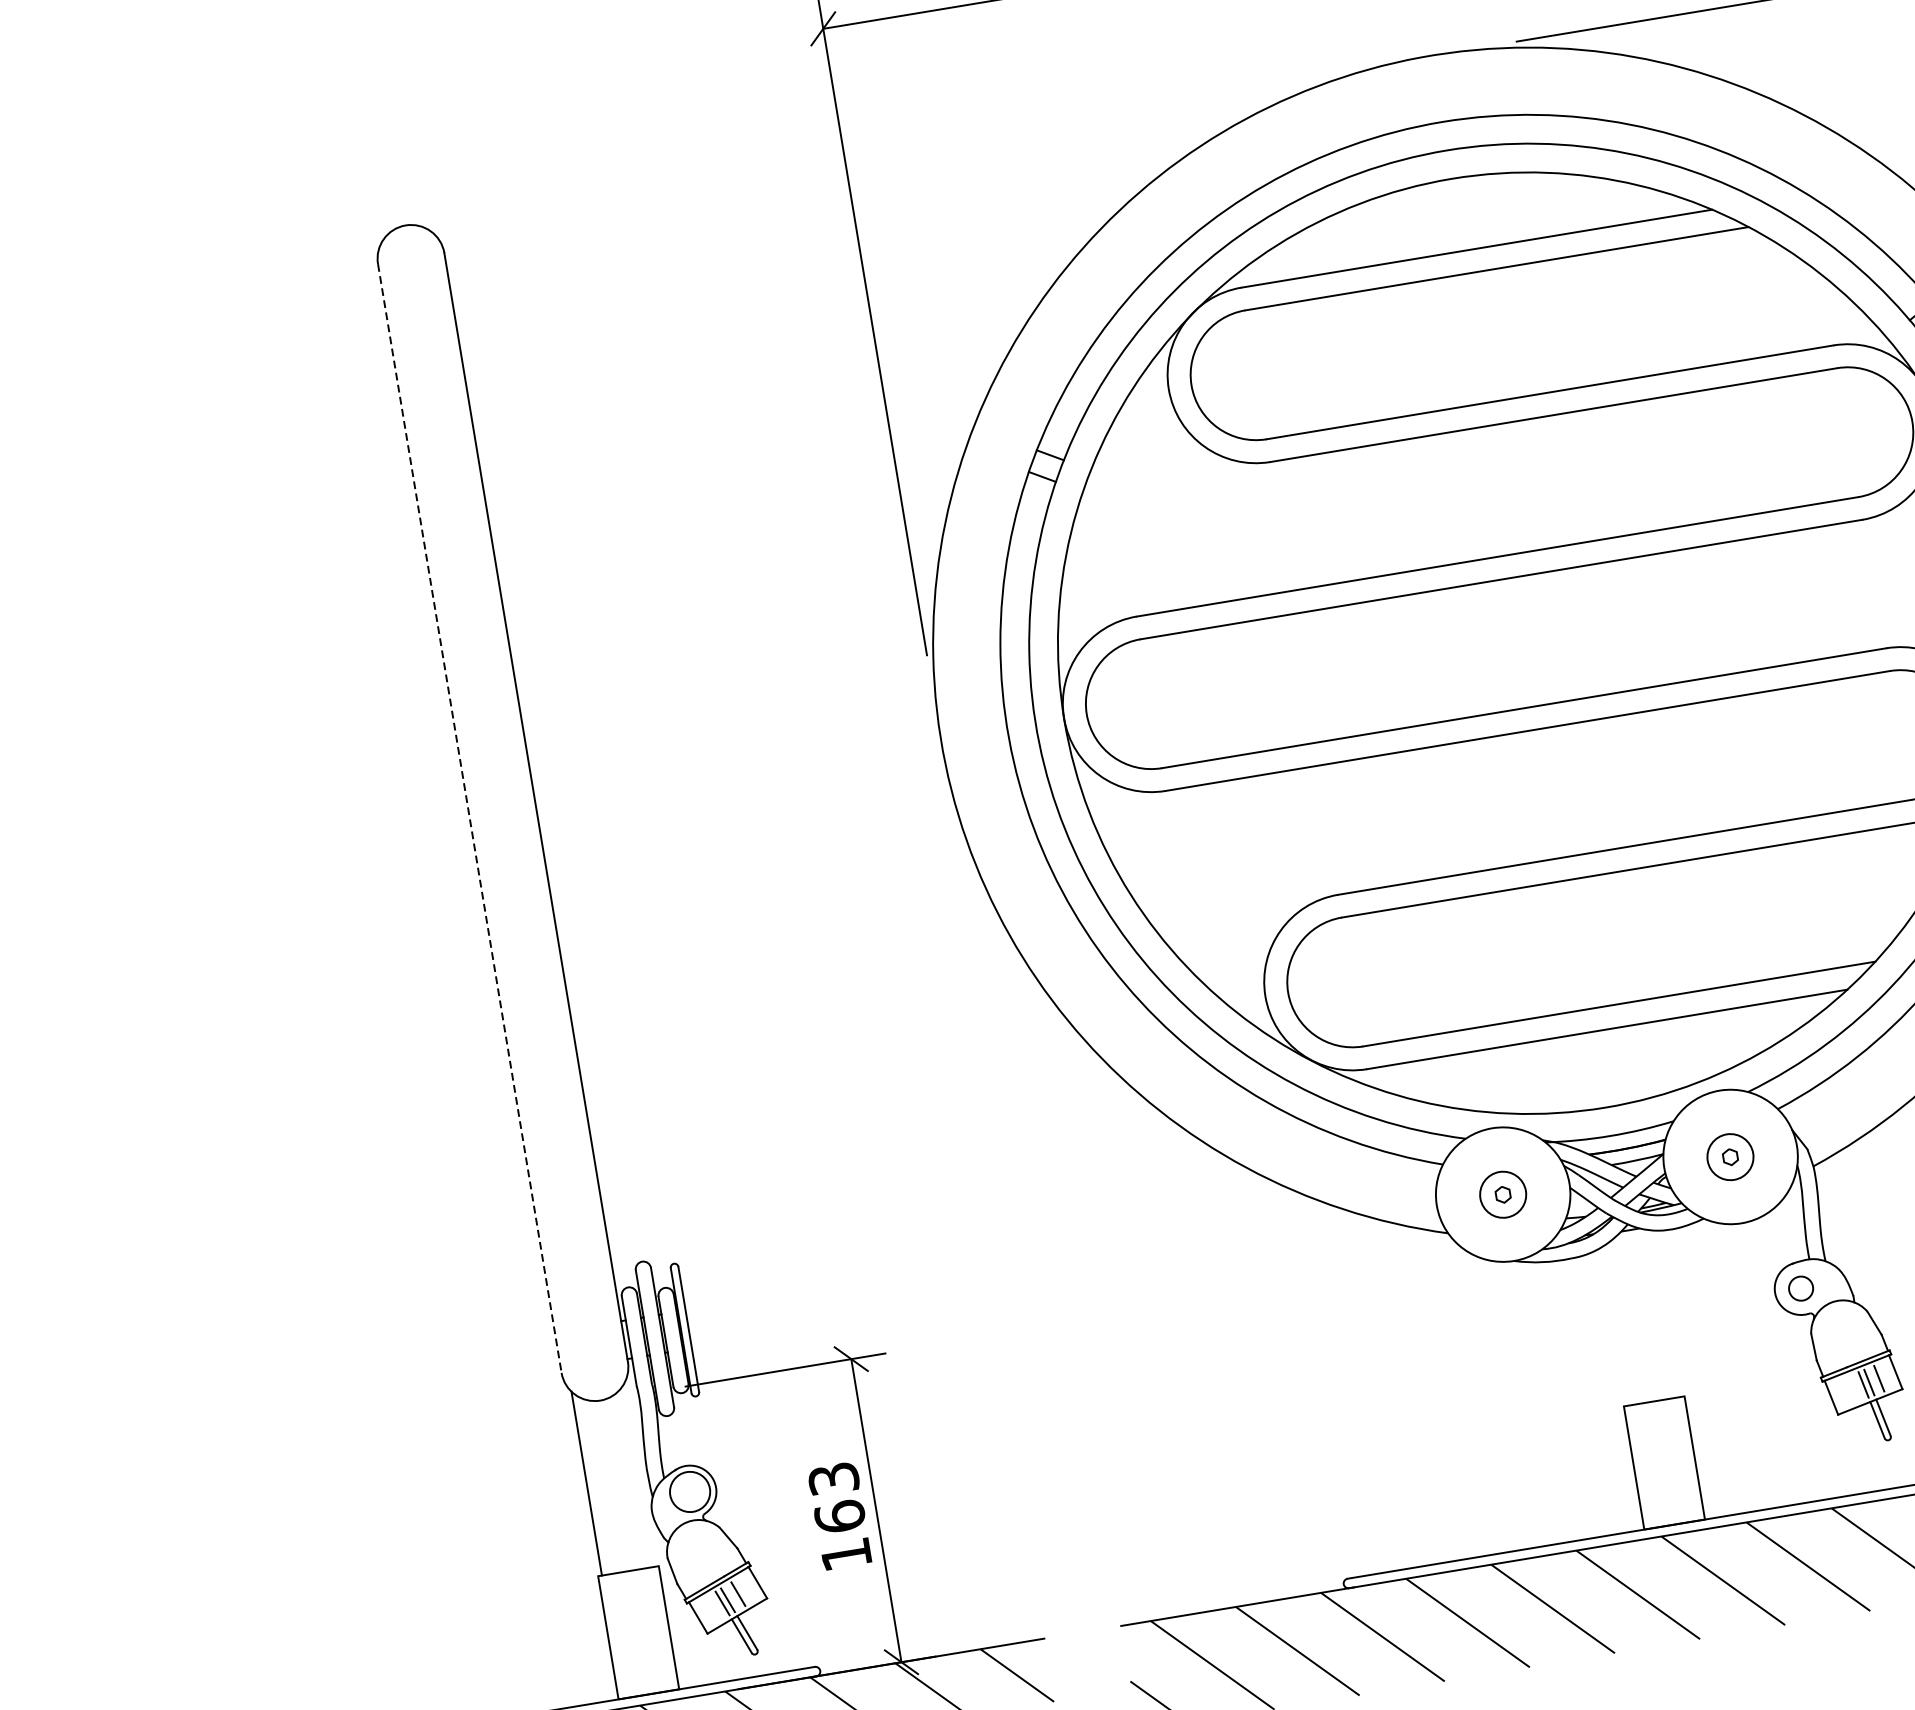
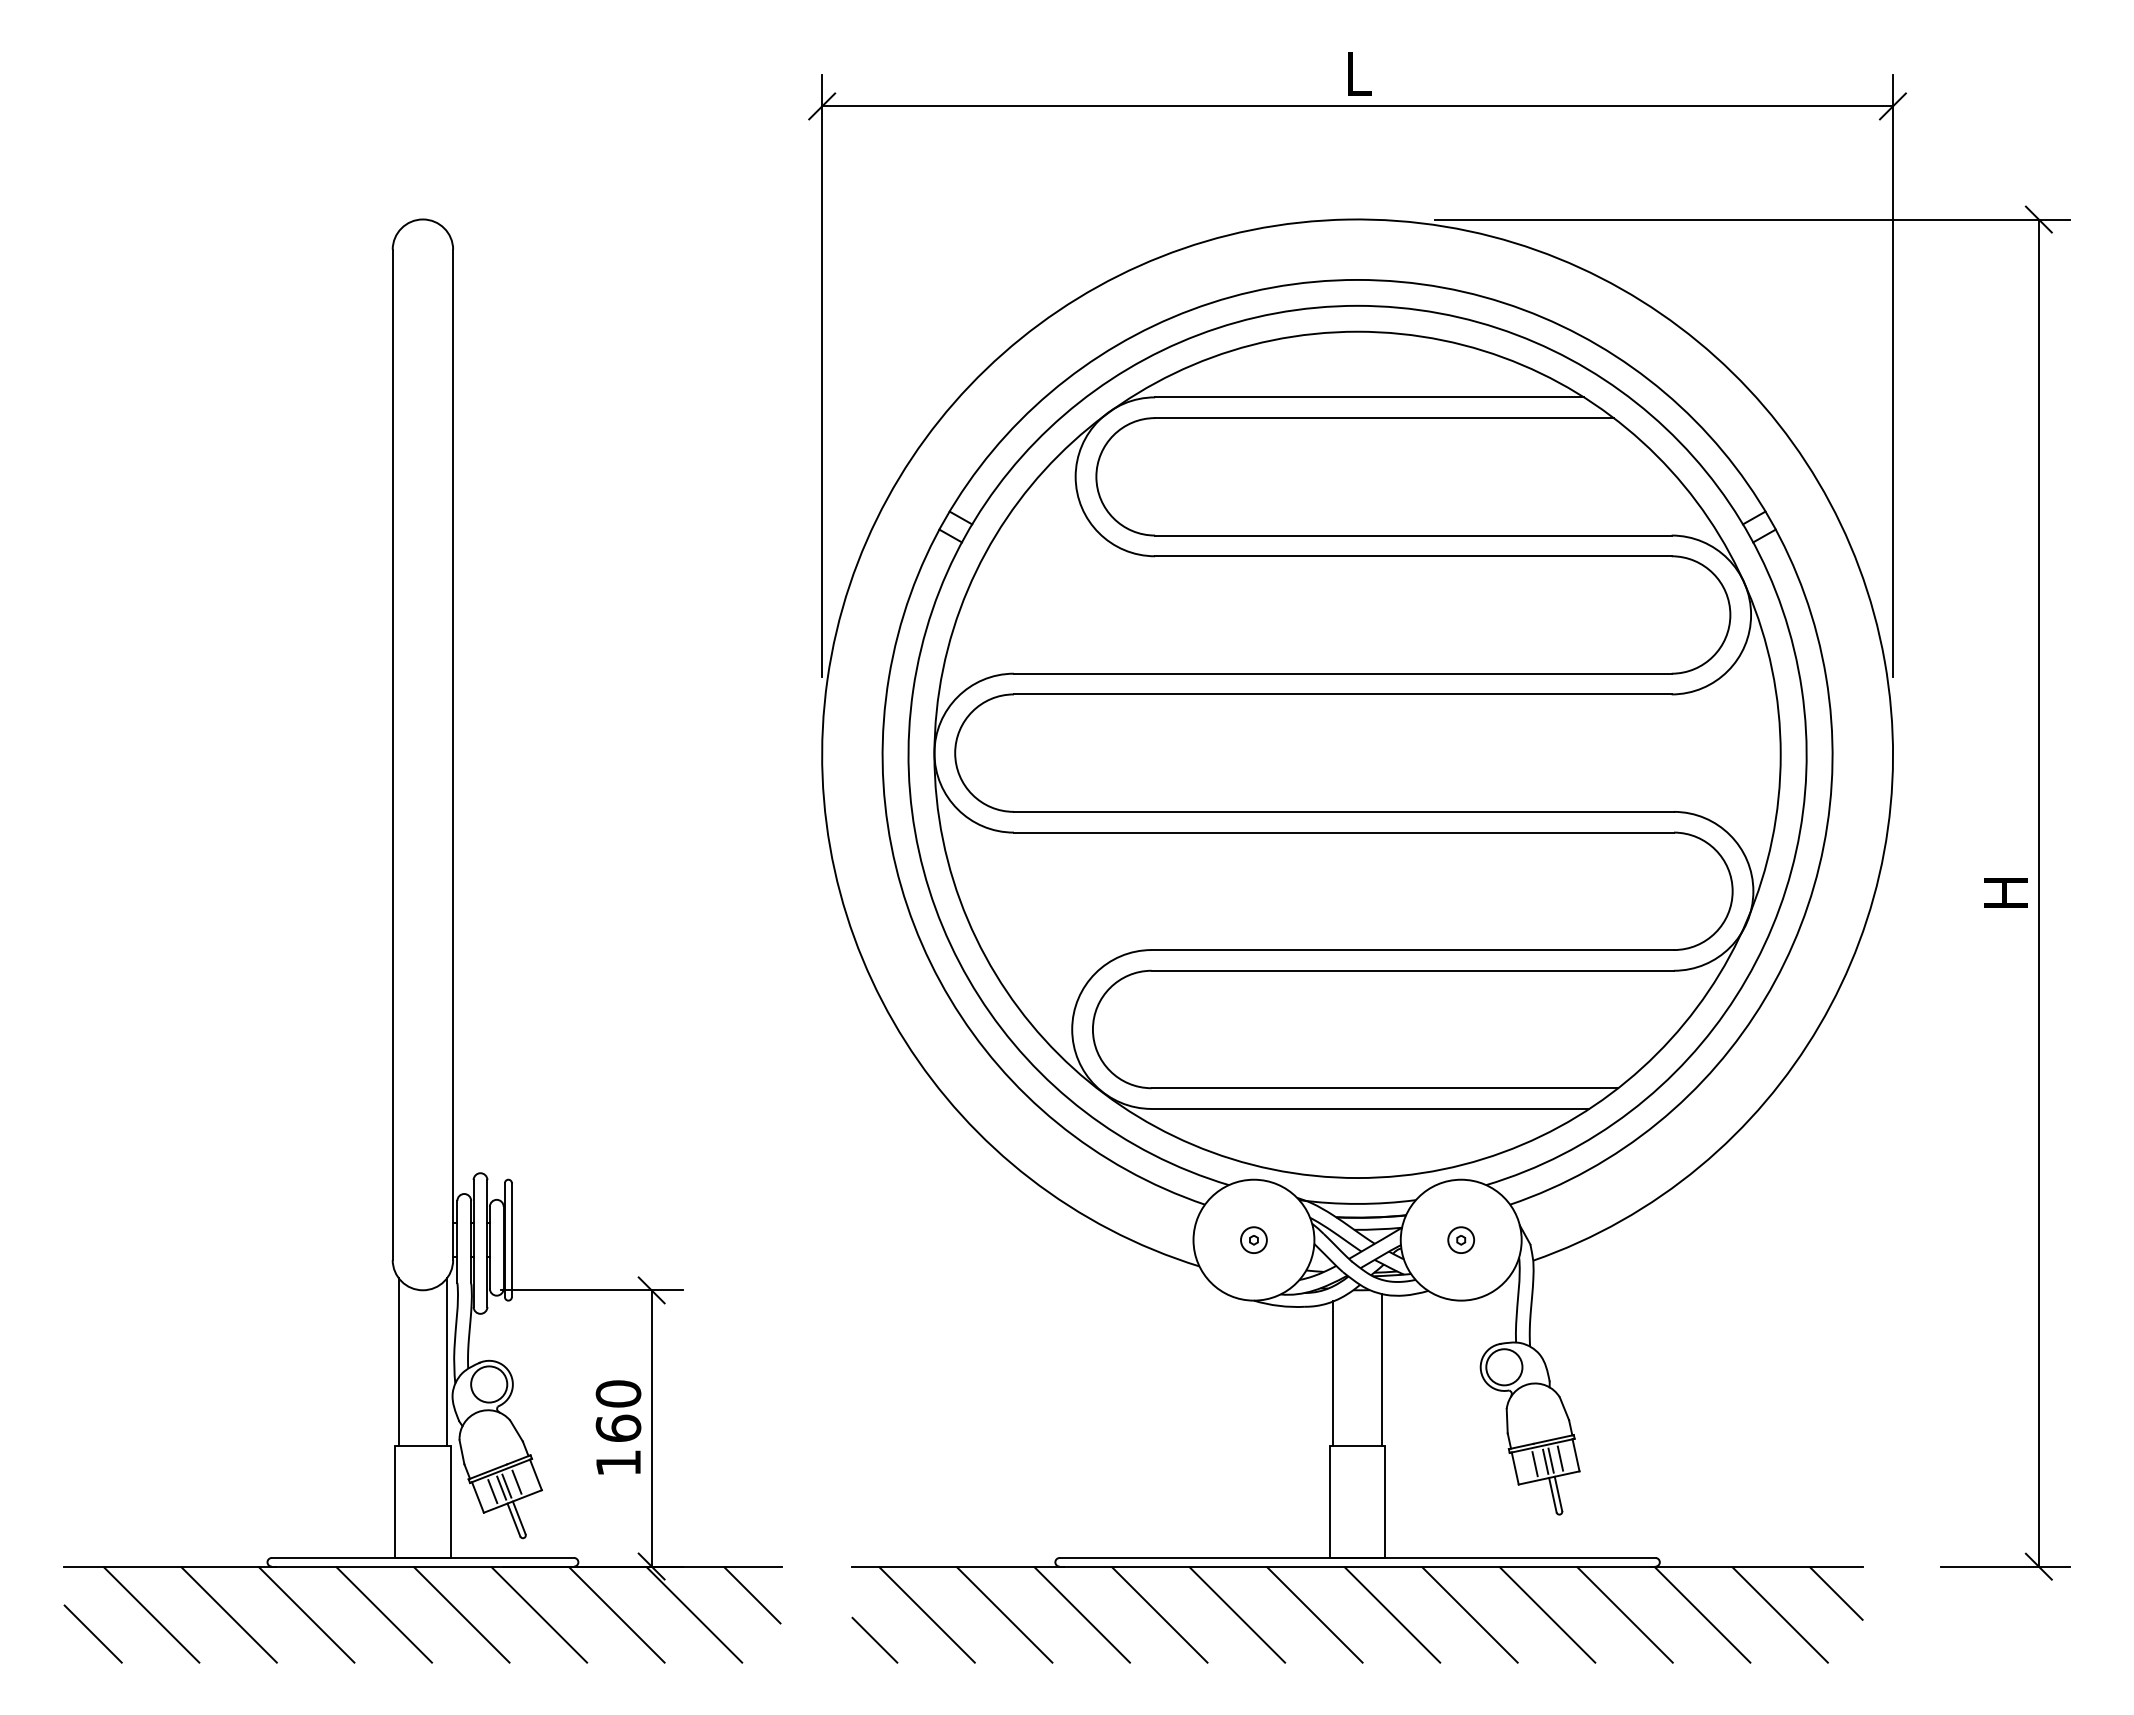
line: (469, 819) -> (392, 755), dashed -> solid
part: (1730, 1156) -> (1461, 1239), size x0.62
part: (1502, 1193) -> (1253, 1239), size x0.62
circle: (1801, 1288) -> (1504, 1367), size x1.67
line: (1666, 1313) -> (1381, 1369), added
line: (1614, 1326) -> (1333, 1373), added
line: (1851, 1389) -> (1534, 1464), added
line: (640, 1474) -> (447, 1361), added
text: (833, 1478) -> (618, 1393), 163 -> 160
line: (713, 1608) -> (492, 1491), added

